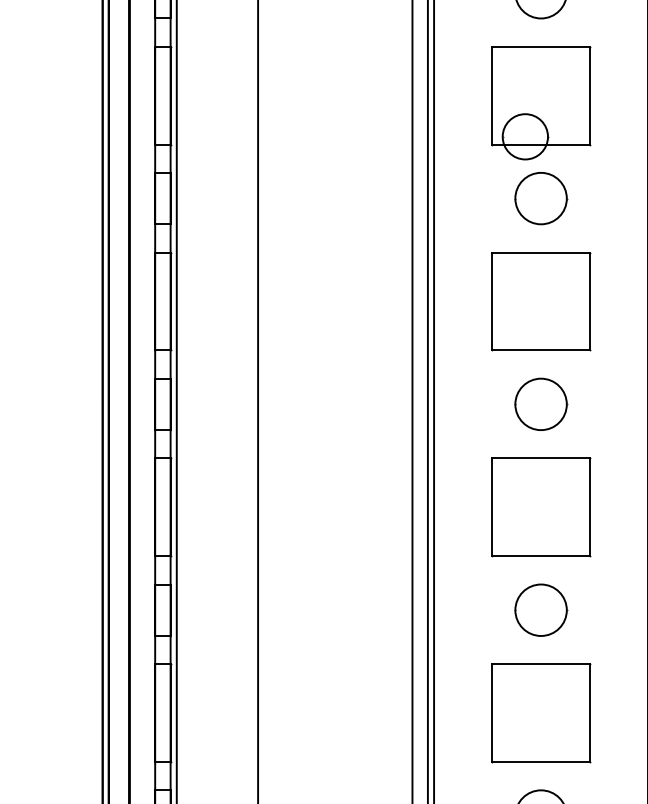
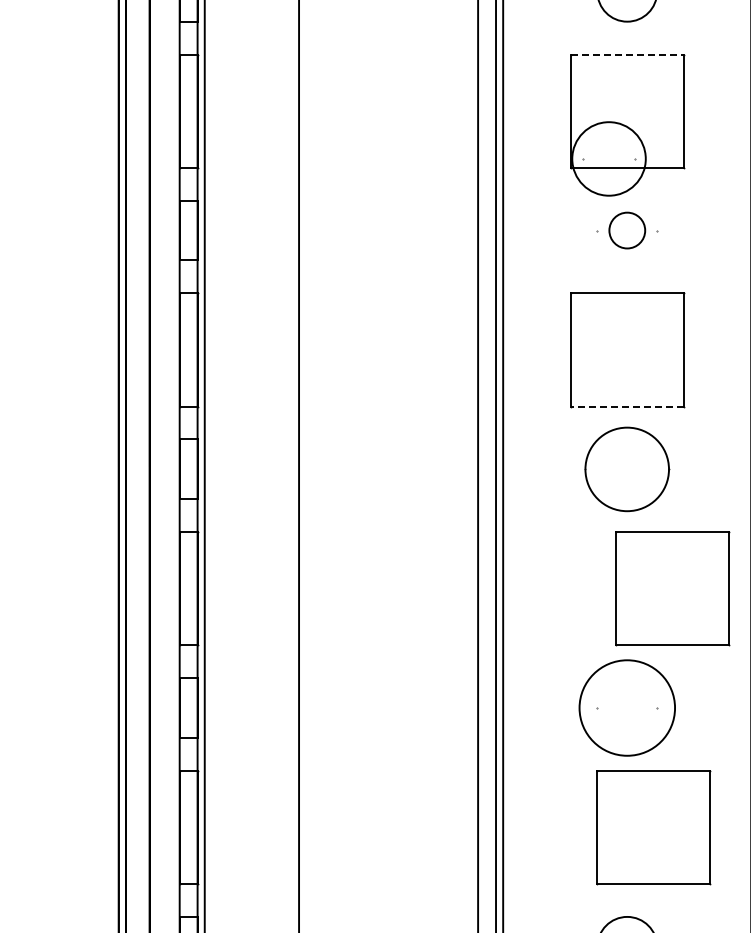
line: (541, 46) -> (627, 54), solid -> dashed
circle: (524, 136) -> (608, 158), size x1.4
circle: (541, 198) -> (627, 230), size x0.6
line: (541, 350) -> (627, 406), solid -> dashed
part: (541, 403) -> (627, 468), size x1.4
part: (541, 507) -> (672, 588), moved
circle: (541, 609) -> (627, 707), size x1.6
part: (541, 713) -> (653, 827), moved

